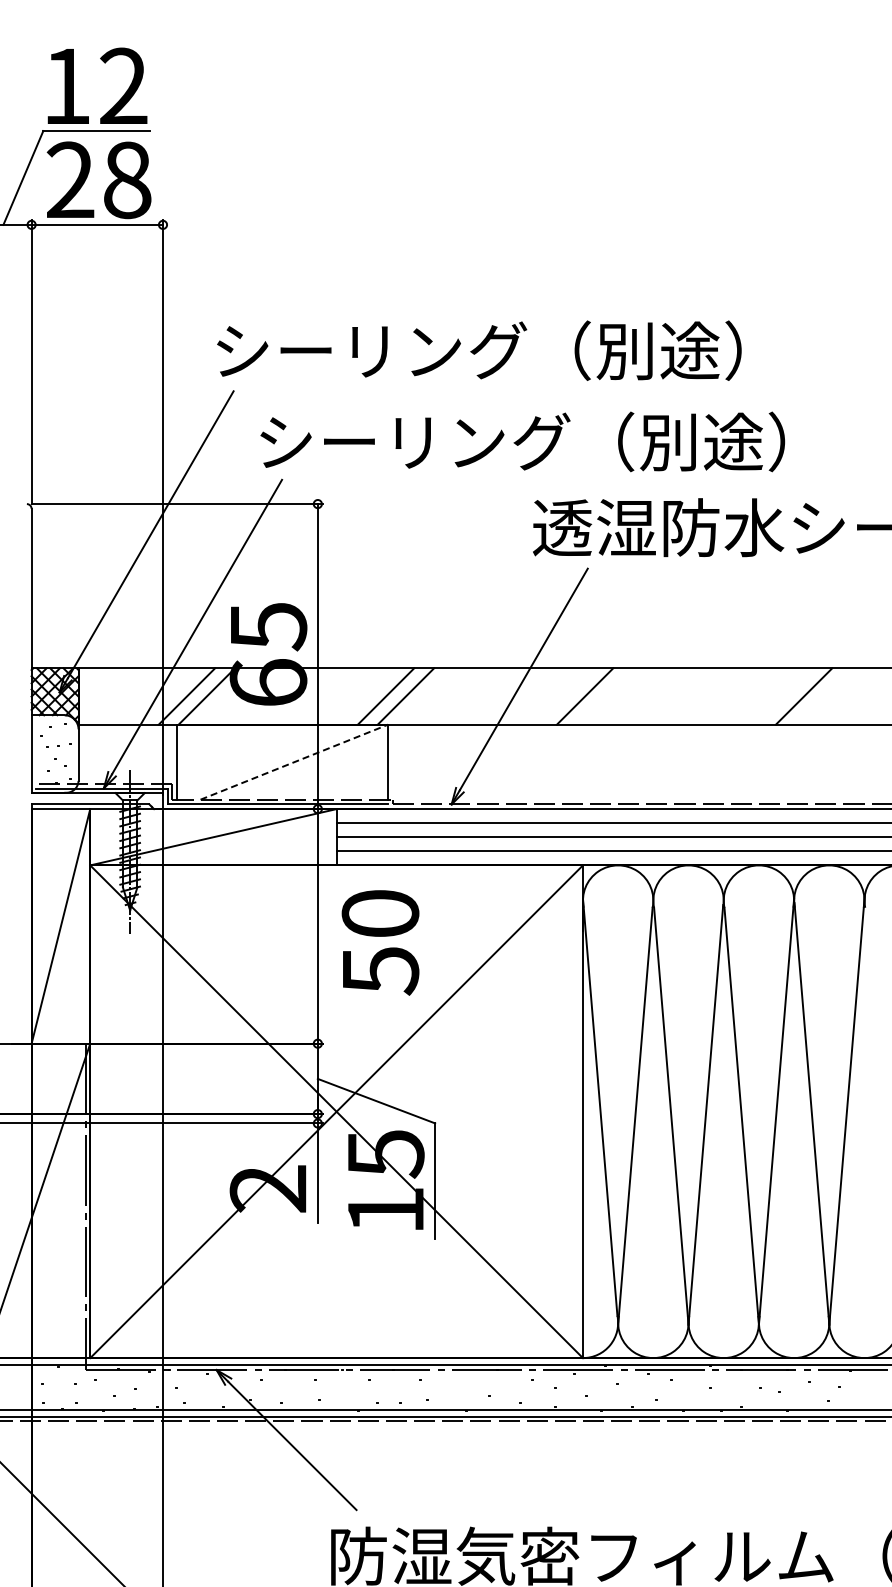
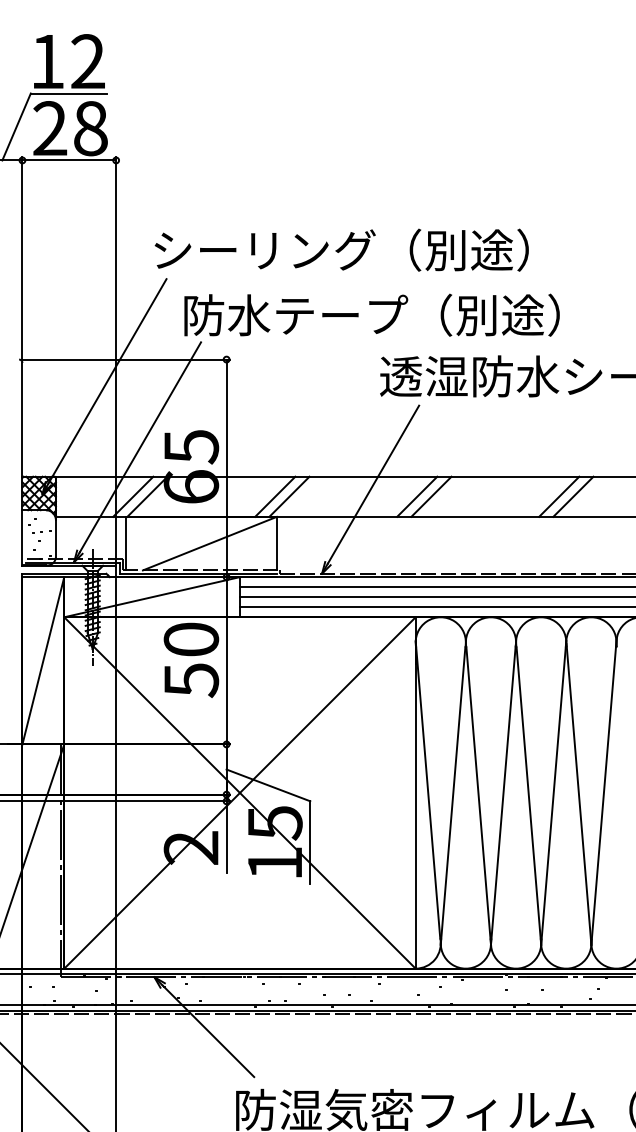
text: (415, 441) -> (296, 314), シーリング（別途） -> 防水テープ（別途）
line: (604, 696) -> (431, 496), added
line: (784, 696) -> (559, 496), added
line: (294, 761) -> (209, 543), dashed -> solid
text: (380, 942) -> (191, 660), moved

